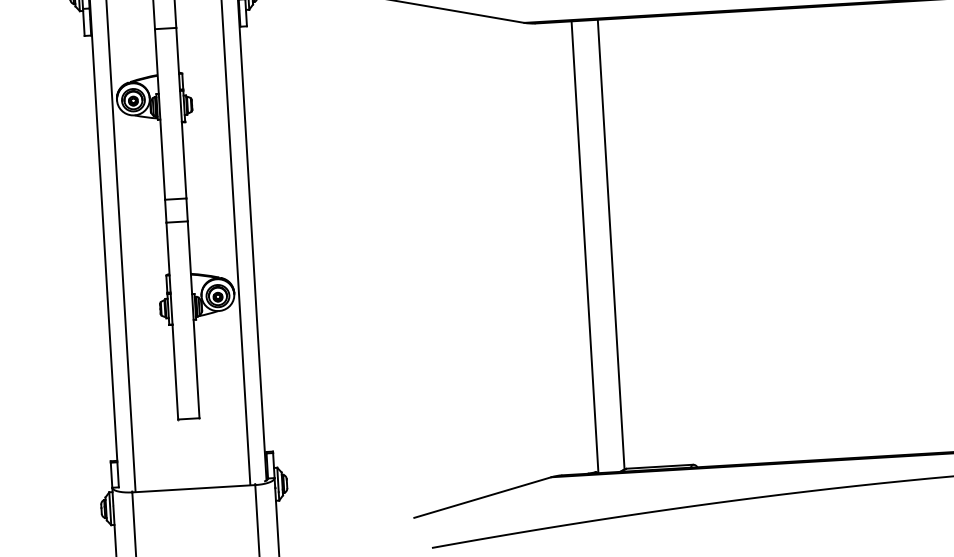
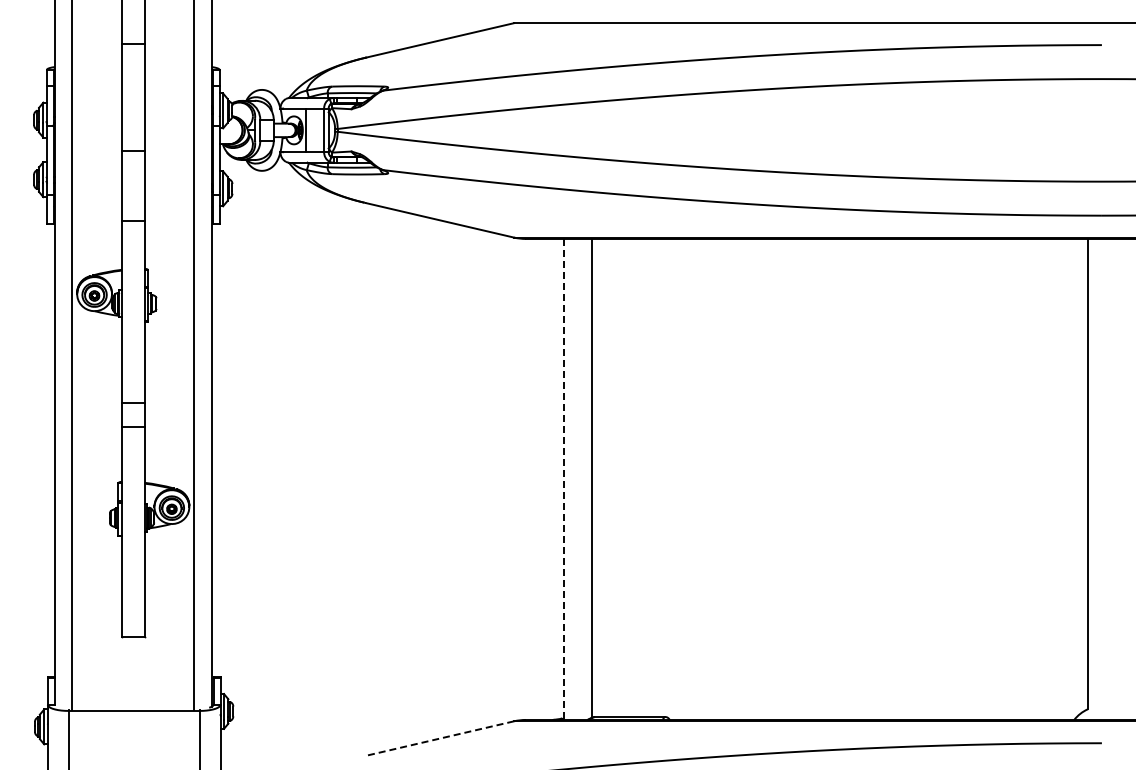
line: (585, 247) -> (564, 479), solid -> dashed
line: (483, 497) -> (440, 738), solid -> dashed

